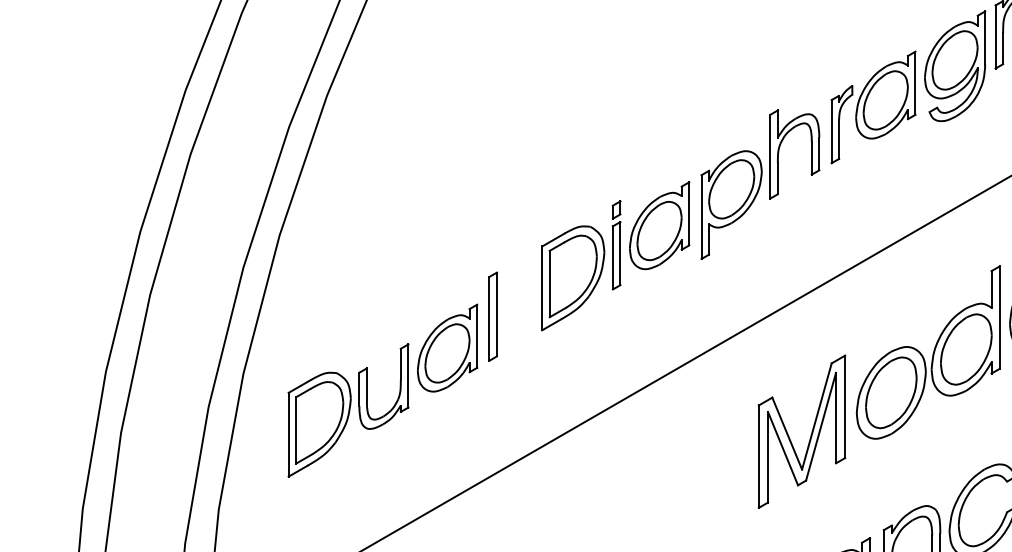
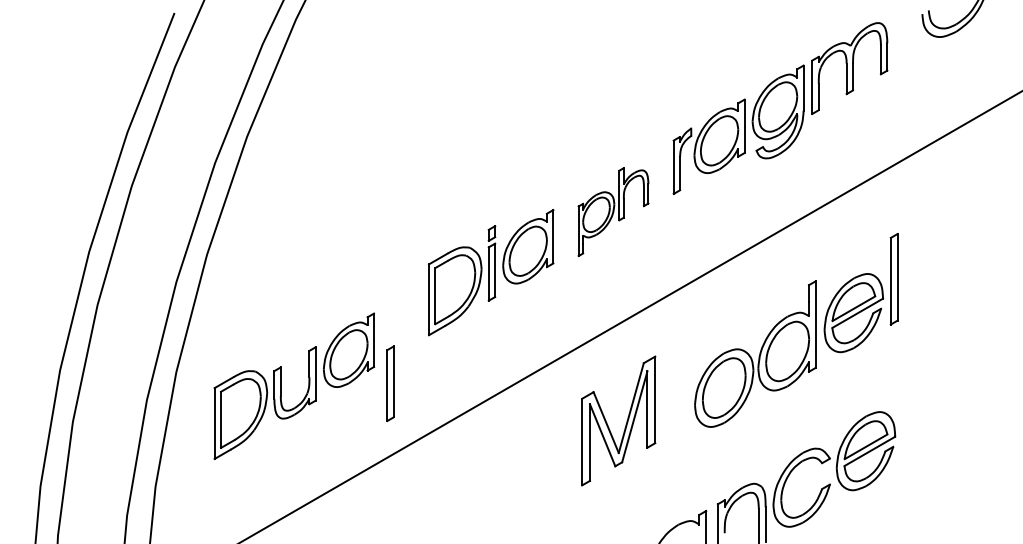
part: (760, 183) -> (613, 211), size x0.7
part: (493, 316) -> (390, 383), moved
part: (811, 431) -> (626, 420), moved

